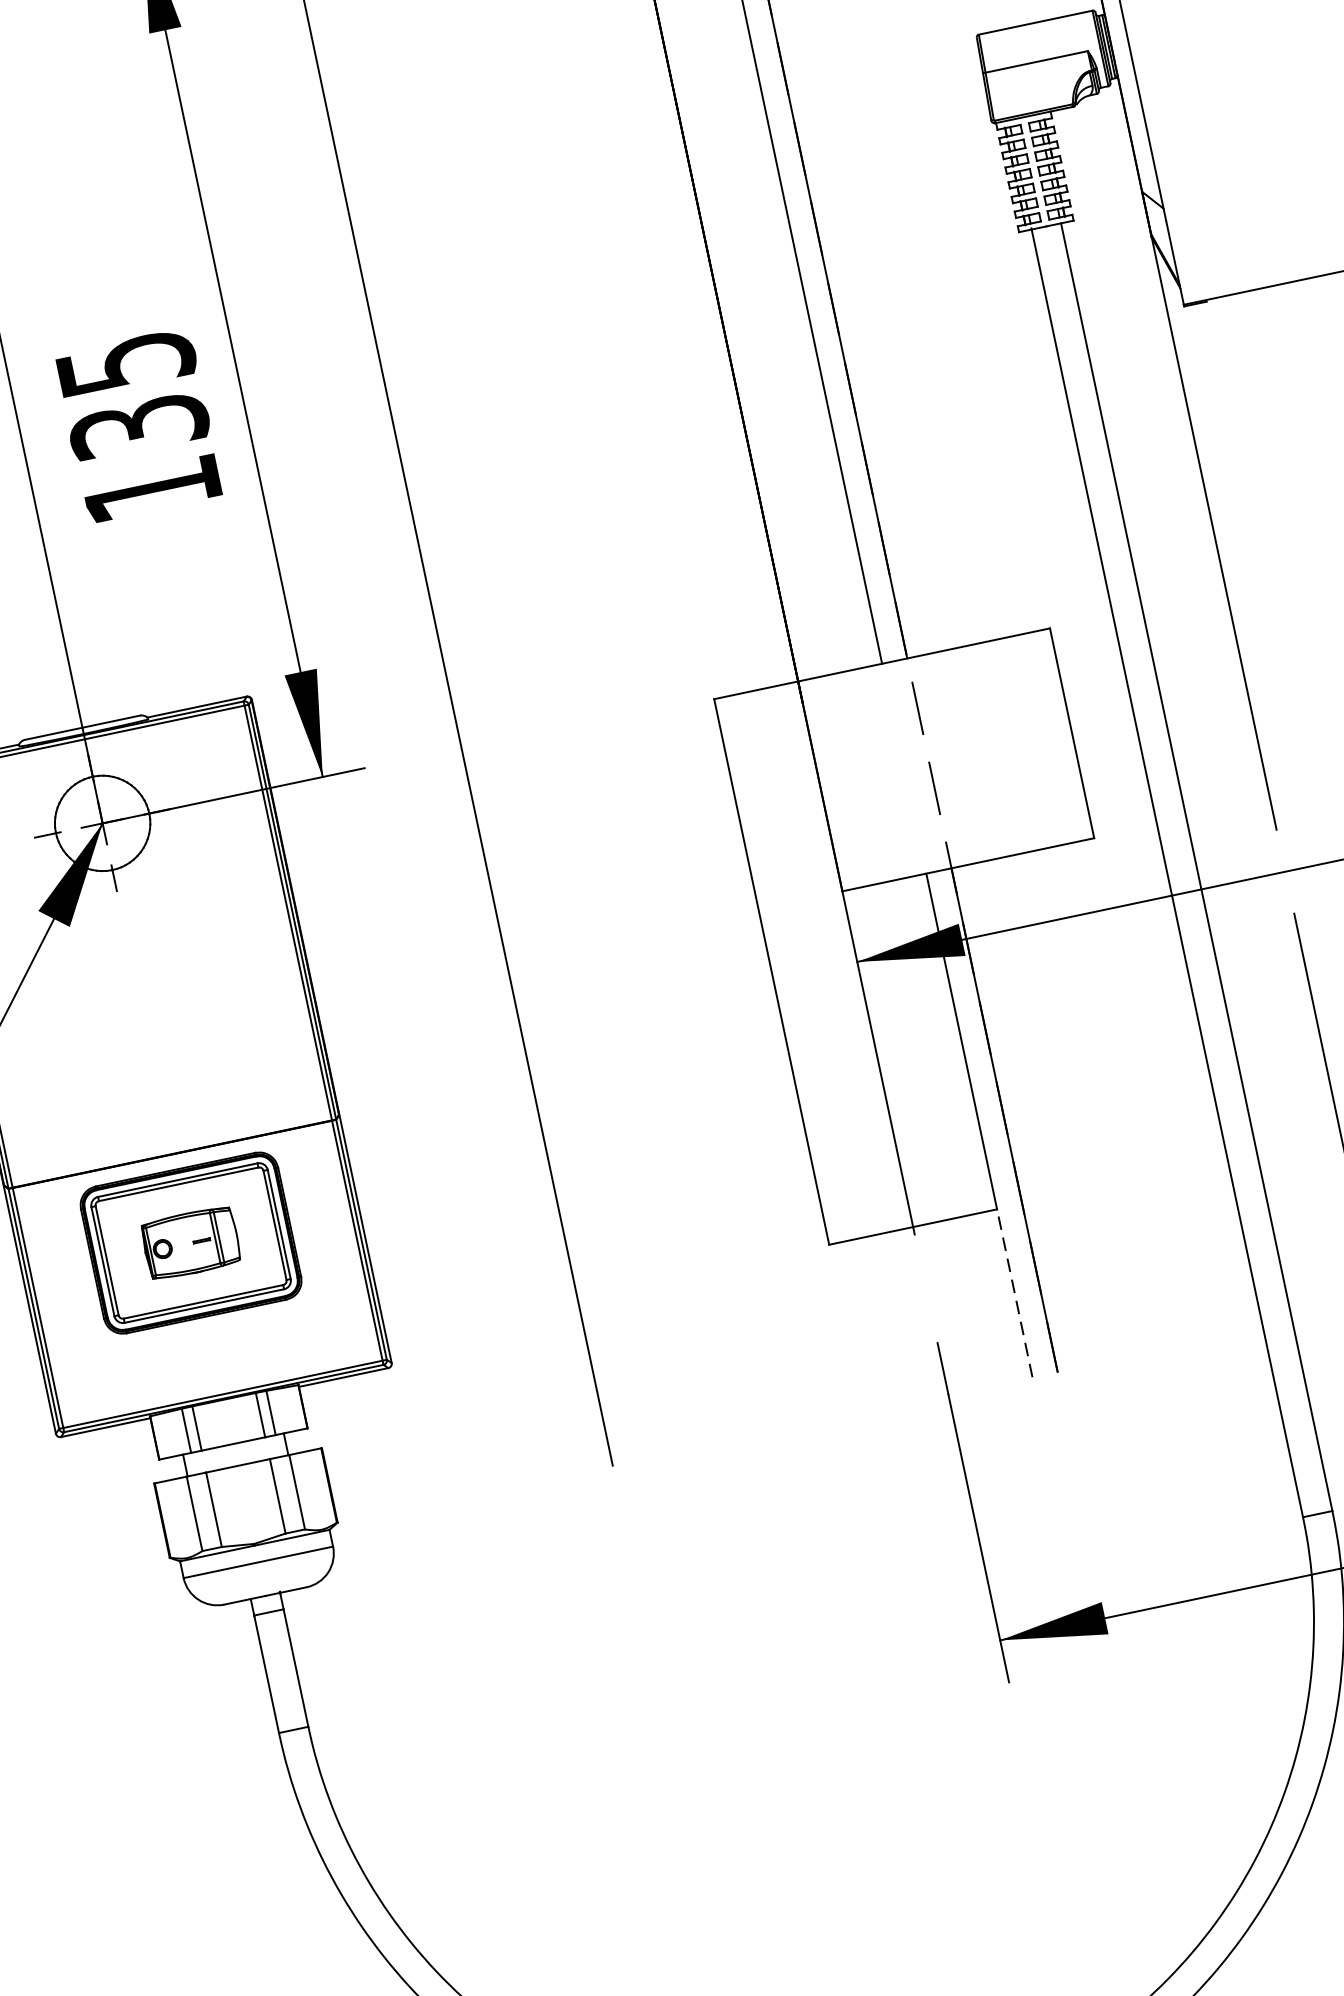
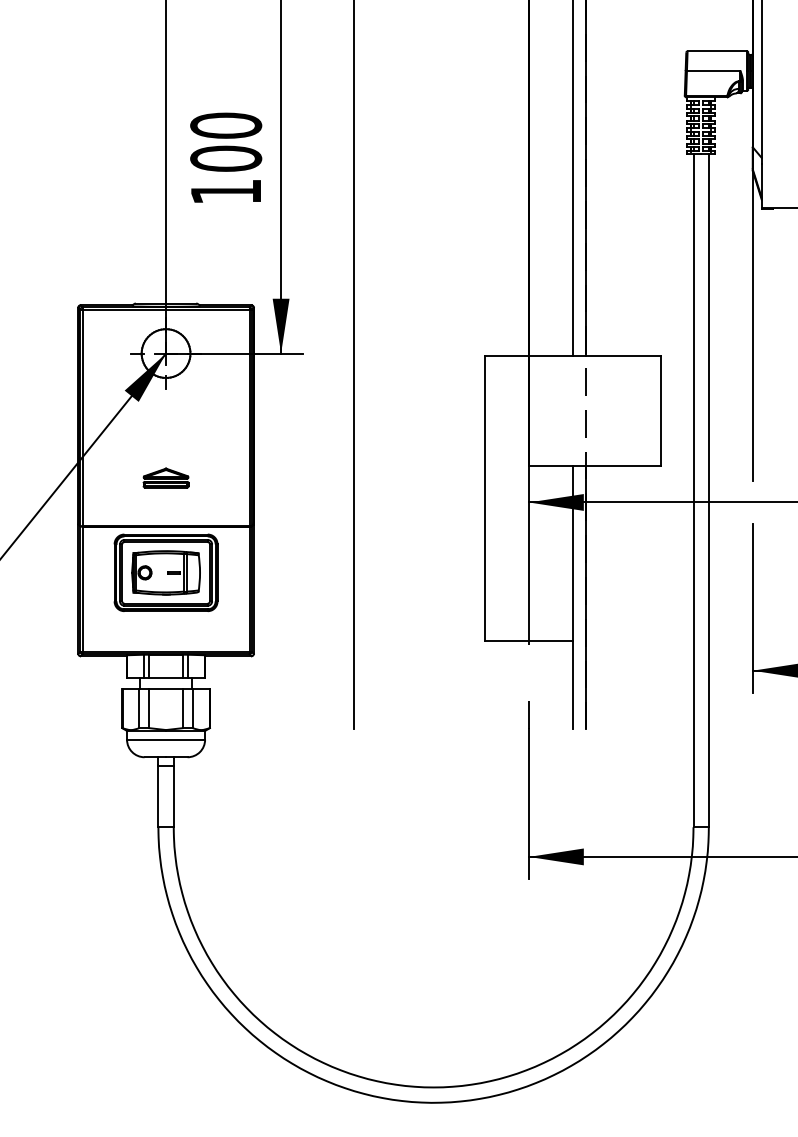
text: (132, 393) -> (226, 141), 135 -> 100
part: (151, 1060) -> (165, 477), added
part: (189, 1242) -> (165, 572), size x1.43
line: (1013, 1292) -> (572, 684), dashed -> solid

